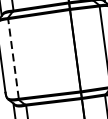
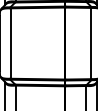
line: (13, 58) -> (10, 43), dashed -> solid

